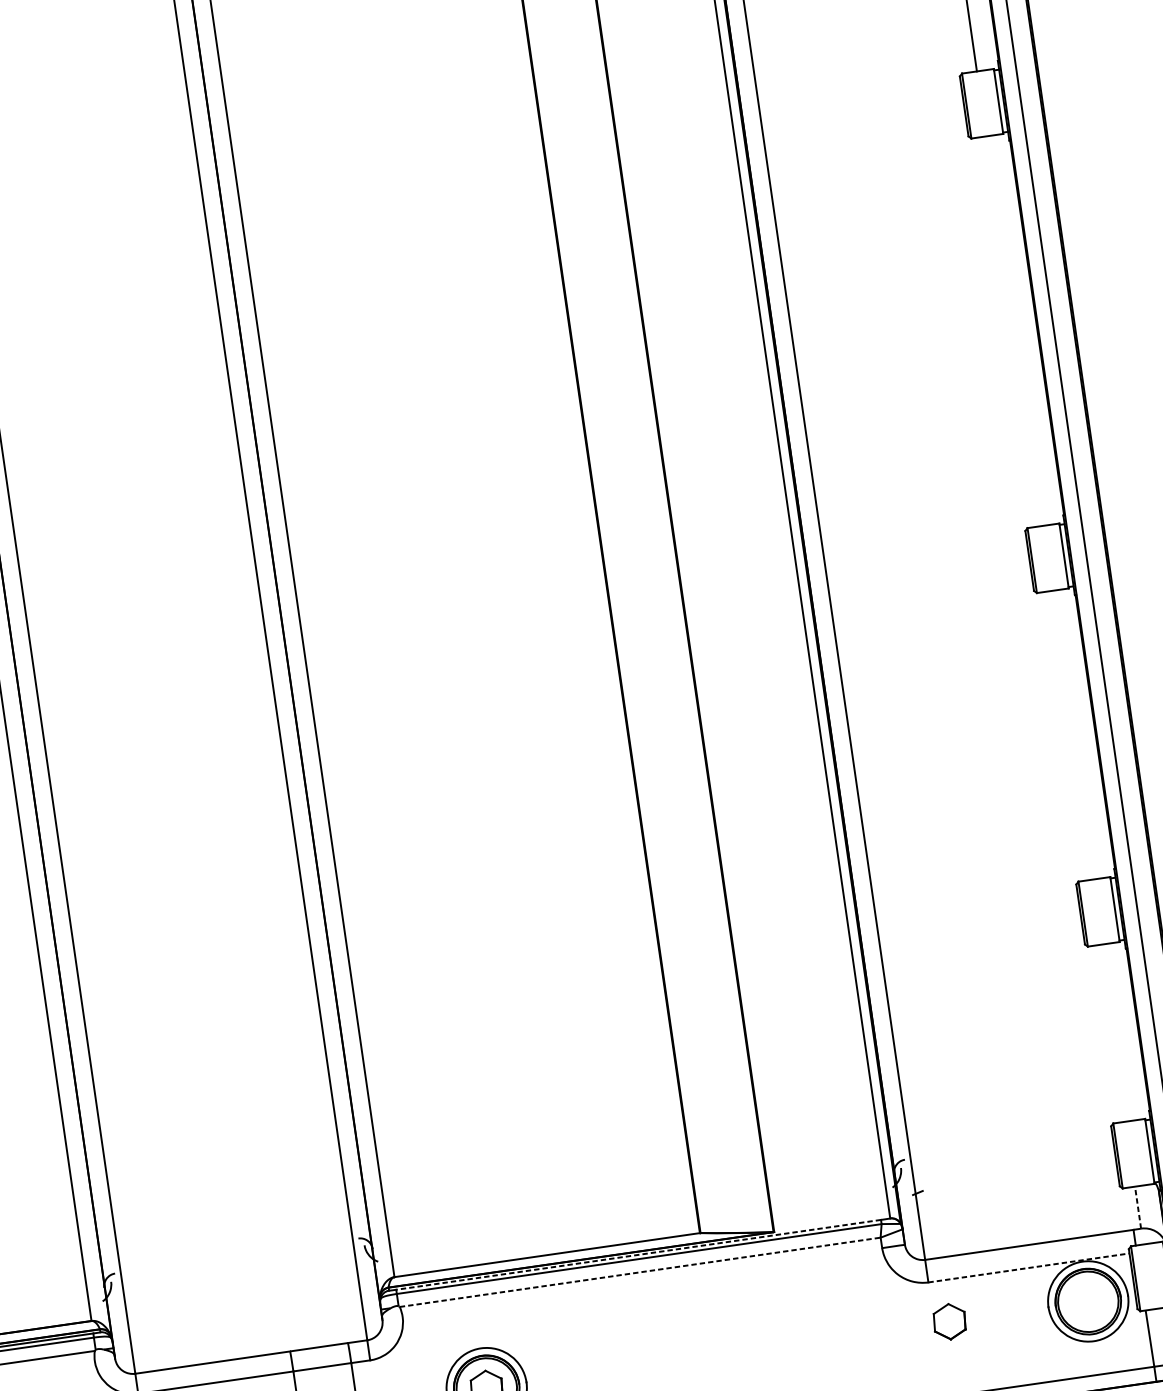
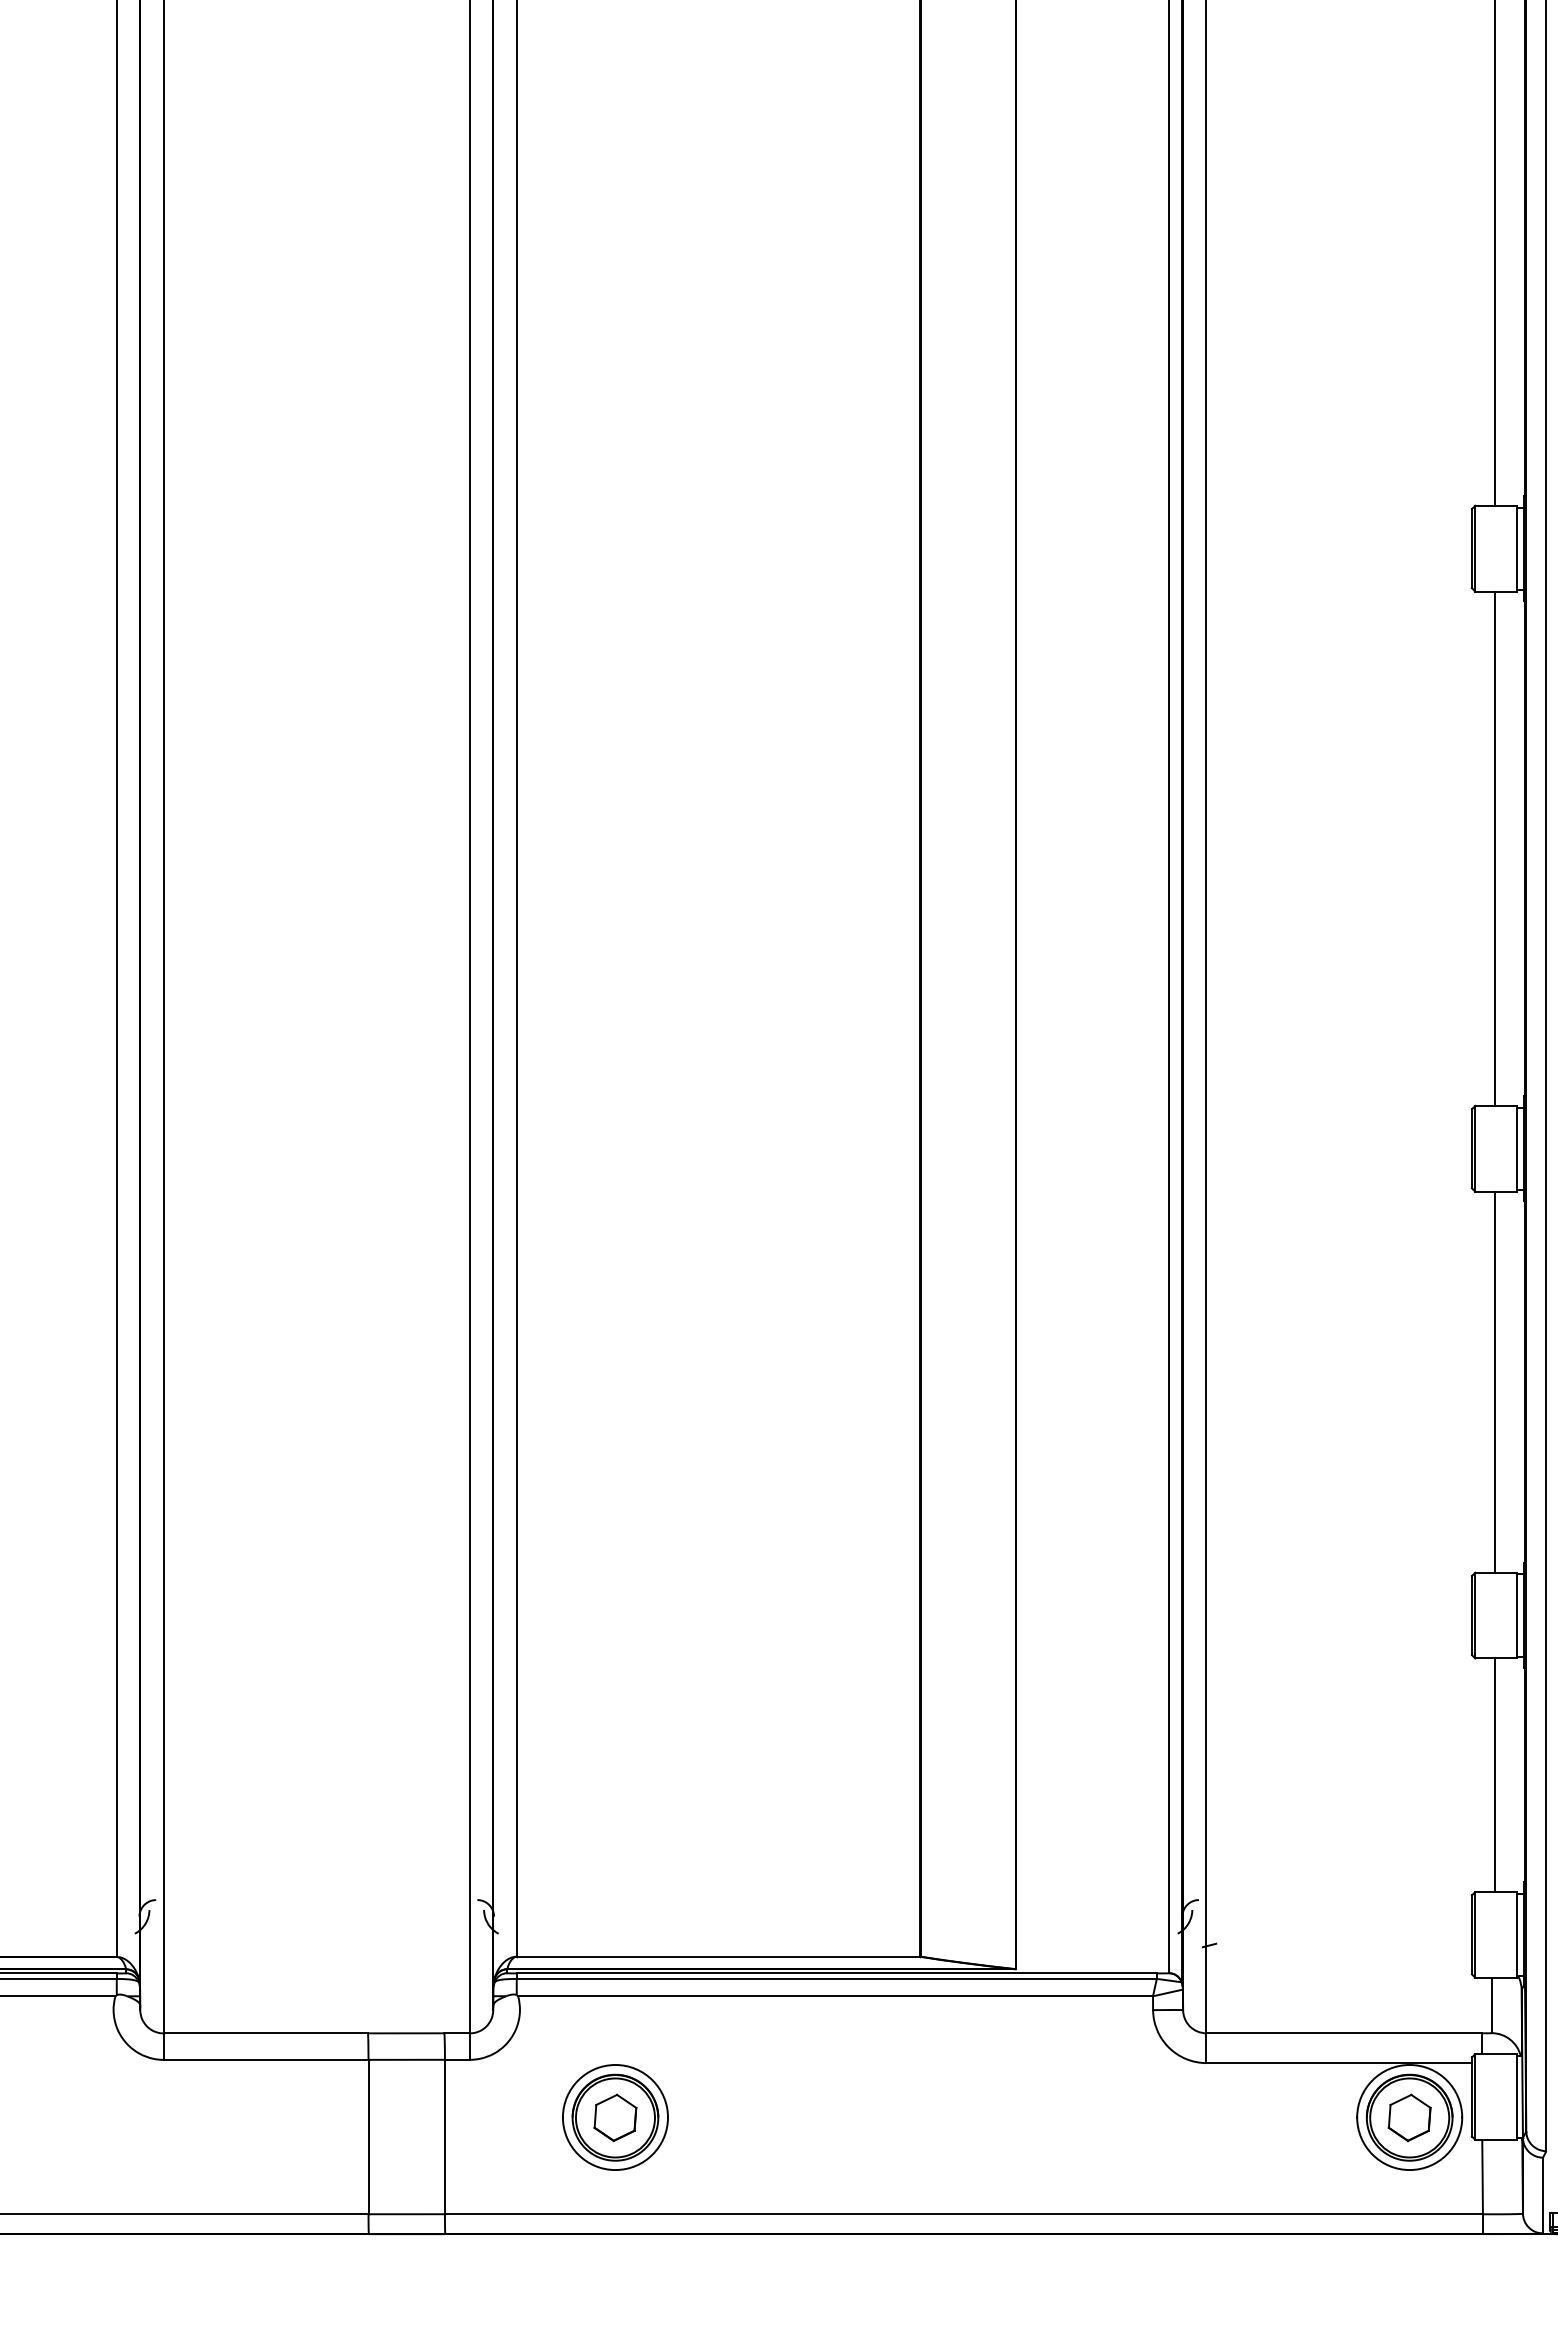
line: (1014, 331) -> (1494, 848), added
line: (1072, 734) -> (1494, 1381), added
line: (1115, 1032) -> (1494, 1774), added
line: (1138, 1207) -> (1491, 2005), dashed -> solid
line: (638, 1254) -> (836, 1973), dashed -> solid
line: (1029, 1268) -> (1339, 2063), dashed -> solid
line: (640, 1272) -> (836, 1996), dashed -> solid
part: (949, 1321) -> (1409, 2117), moved

